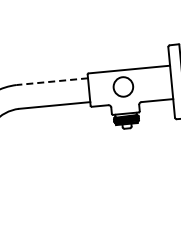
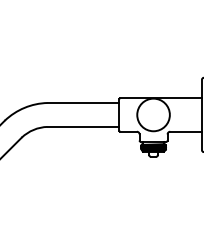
line: (52, 81) -> (83, 102), dashed -> solid
circle: (123, 86) -> (153, 114), size x1.67

